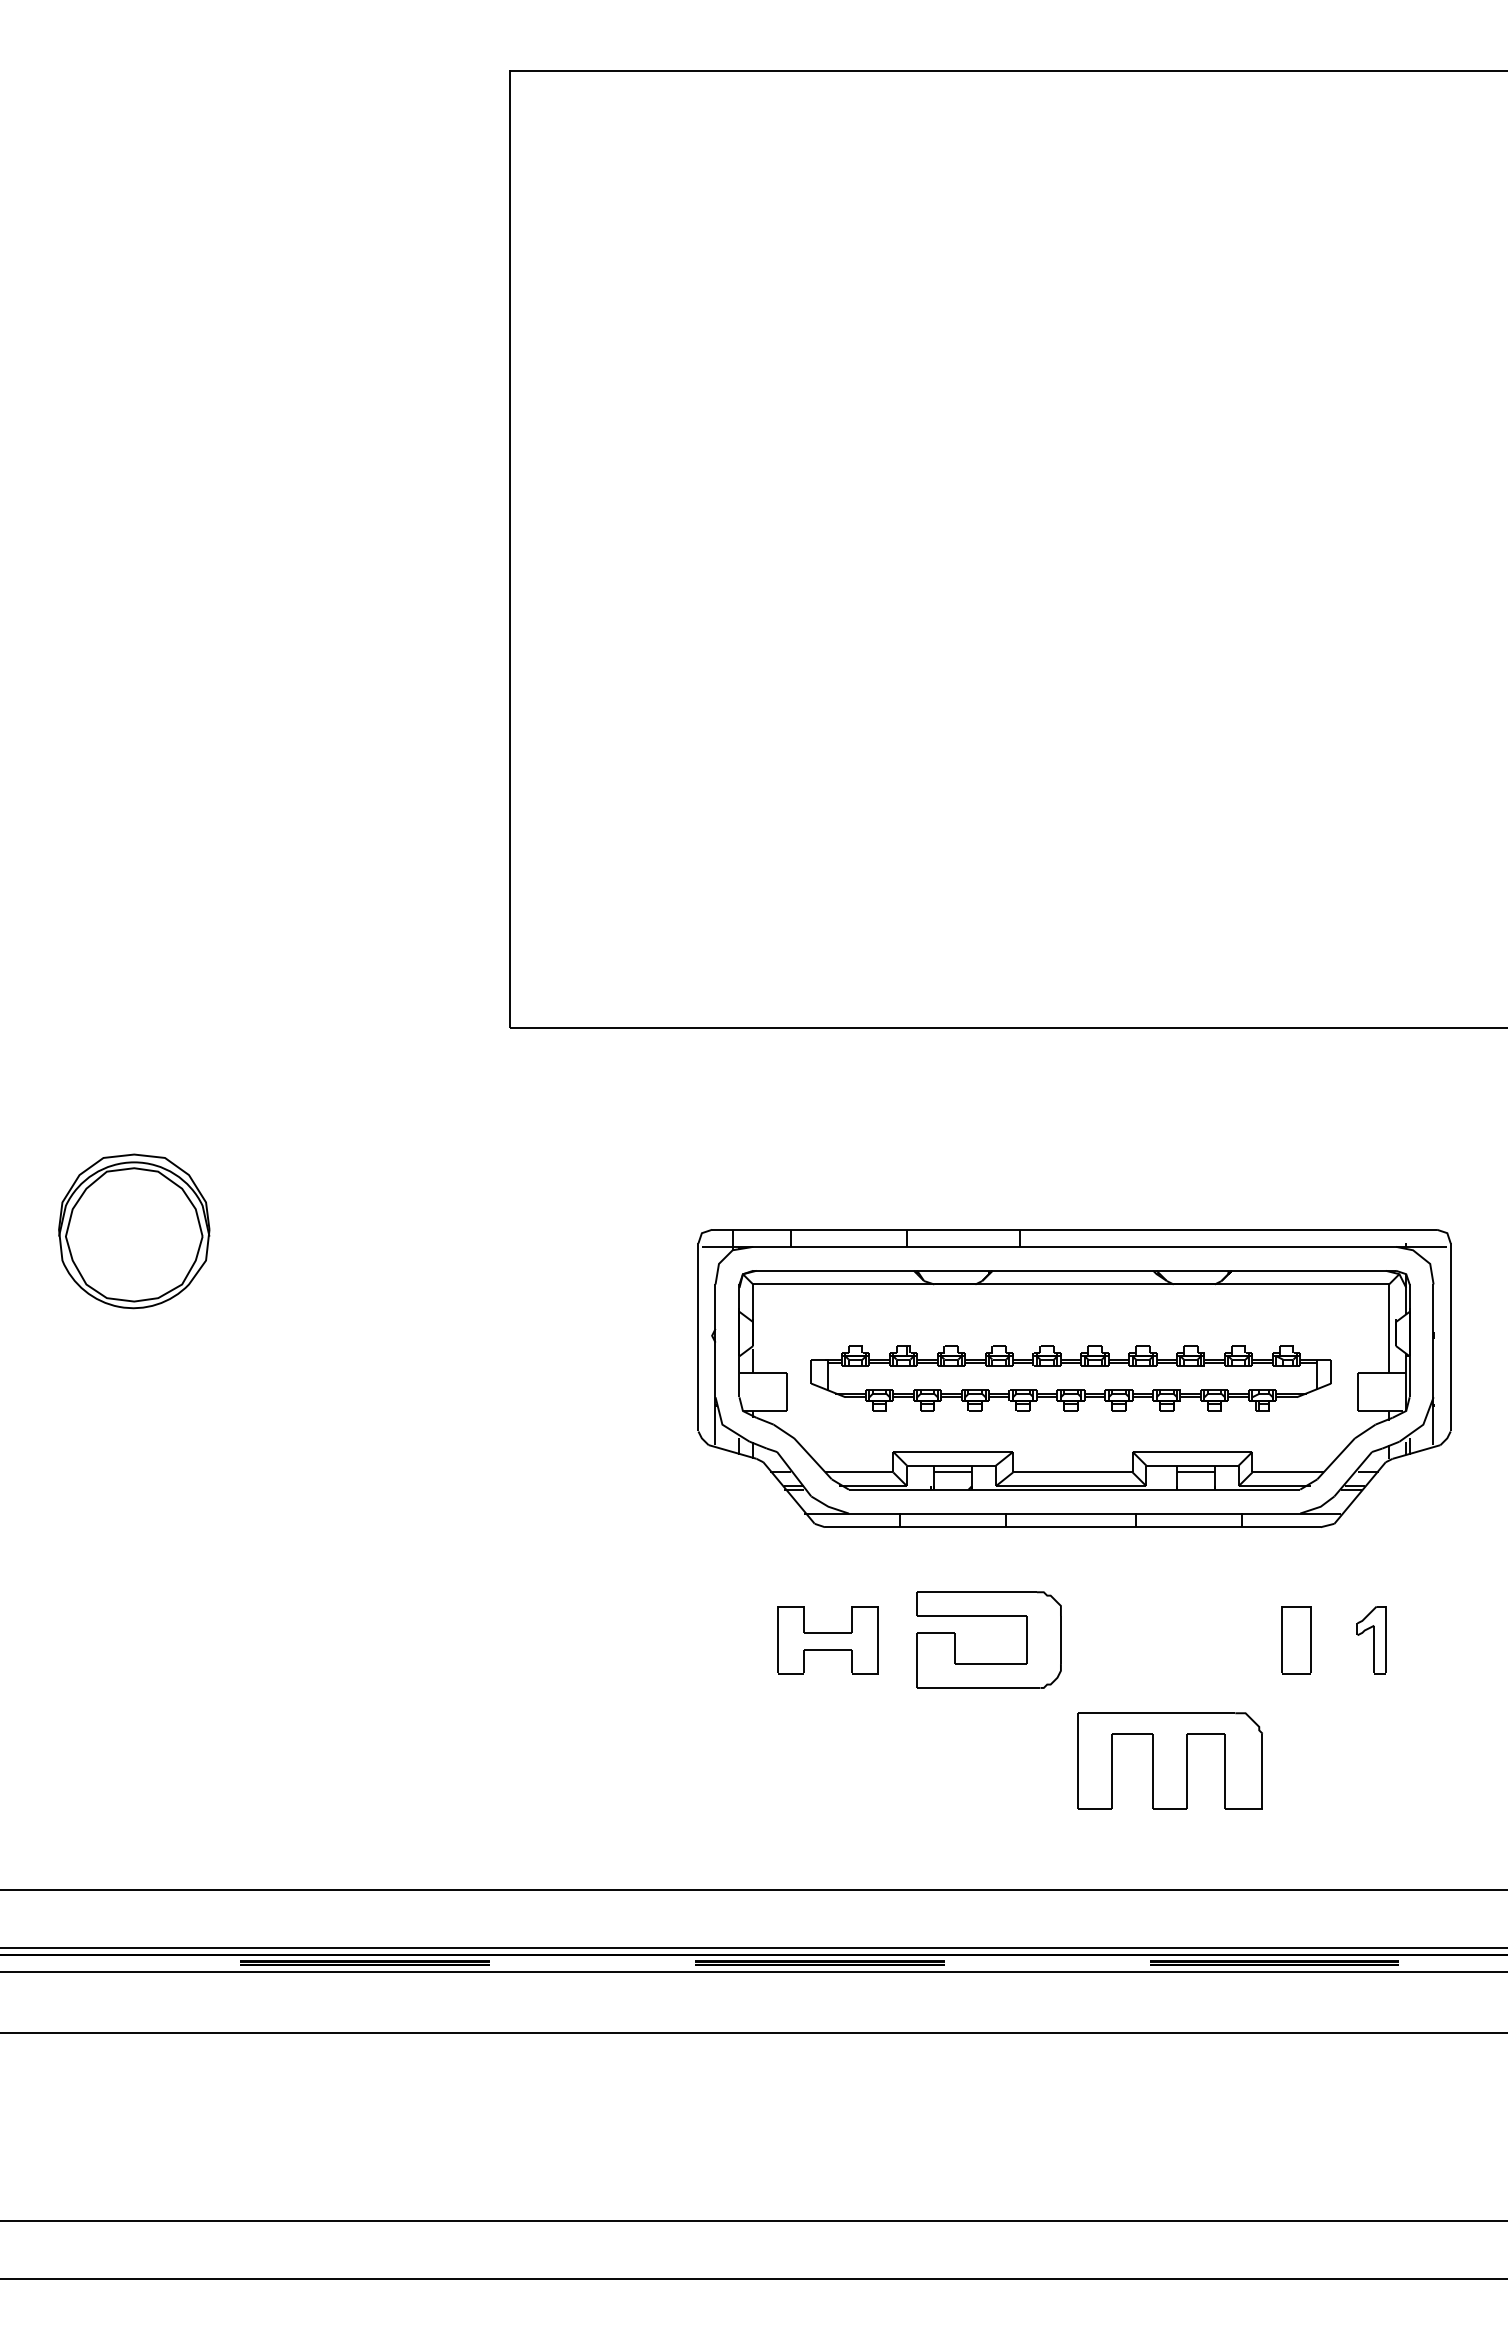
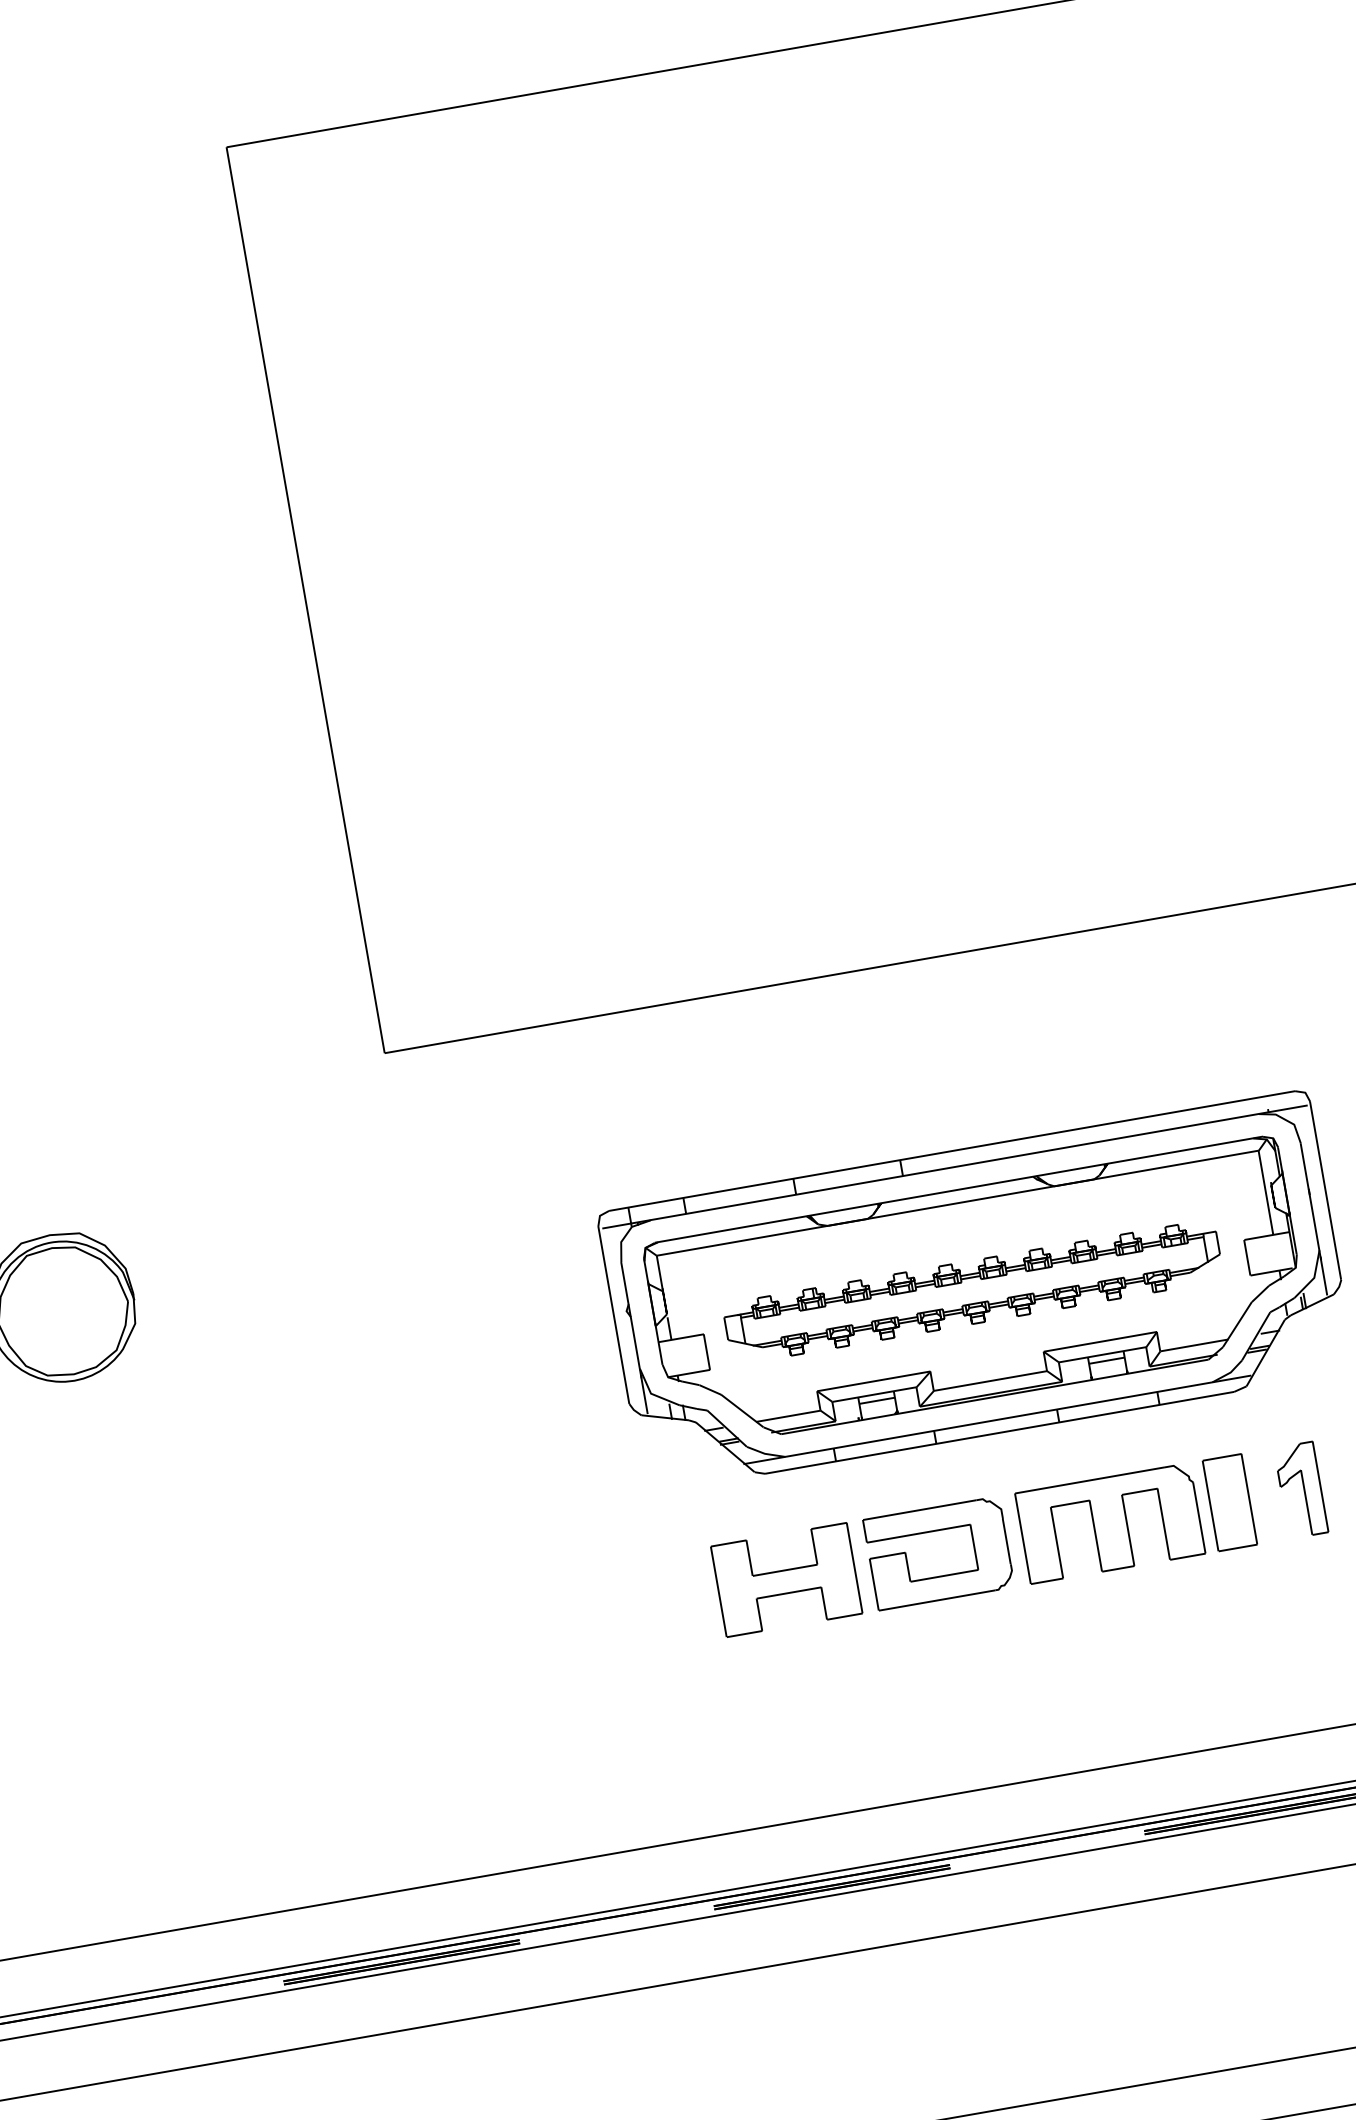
part: (827, 1639) -> (785, 1579), size x1.43
part: (1296, 1639) -> (1229, 1502), size x1.43
part: (1371, 1639) -> (1300, 1489), size x1.43
part: (1169, 1760) -> (1109, 1523), moved

